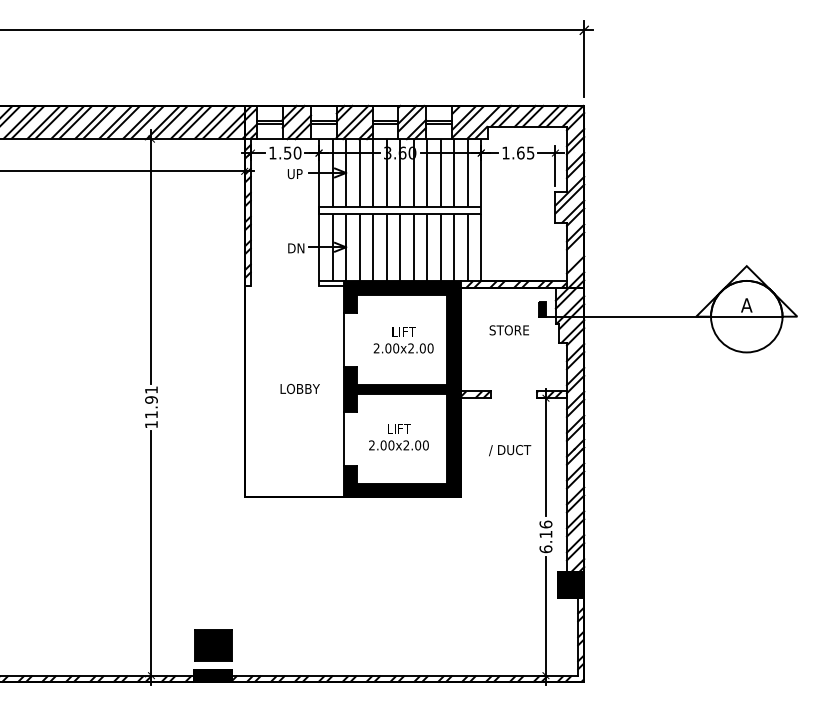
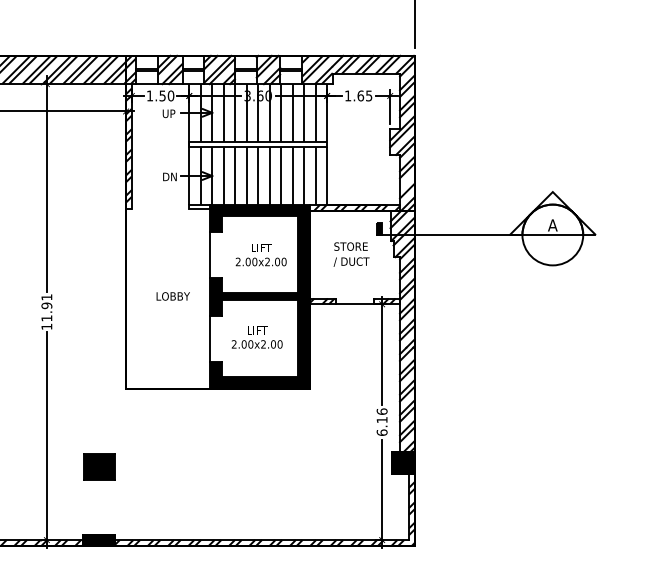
line: (513, 398) -> (354, 304), added
text: (510, 450) -> (352, 262), moved
part: (213, 645) -> (99, 466), moved

